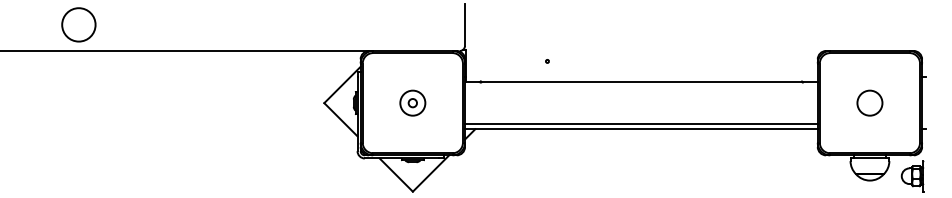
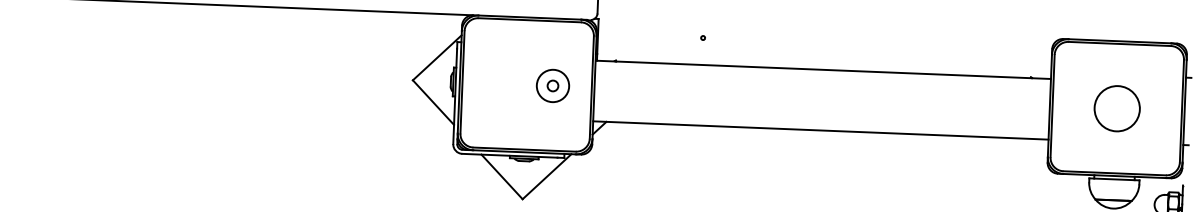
part: (412, 102) -> (552, 85), moved
circle: (869, 102) -> (1116, 107), size x1.4
line: (641, 124) -> (821, 124), removed

